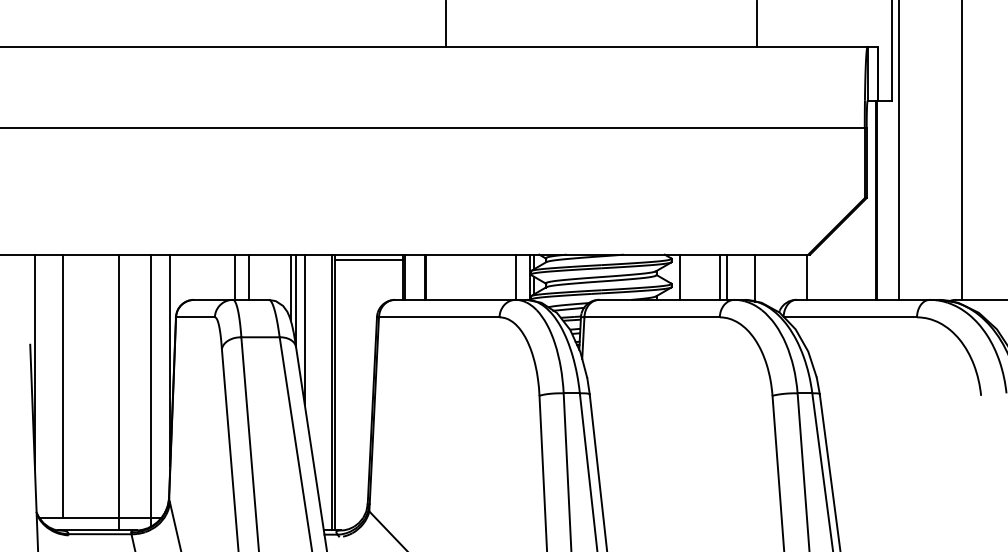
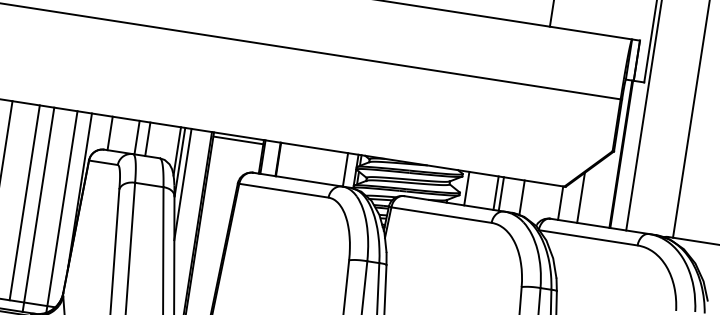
line: (832, 265) -> (581, 197), added
line: (198, 276) -> (110, 132), added
line: (99, 385) -> (24, 202), added

